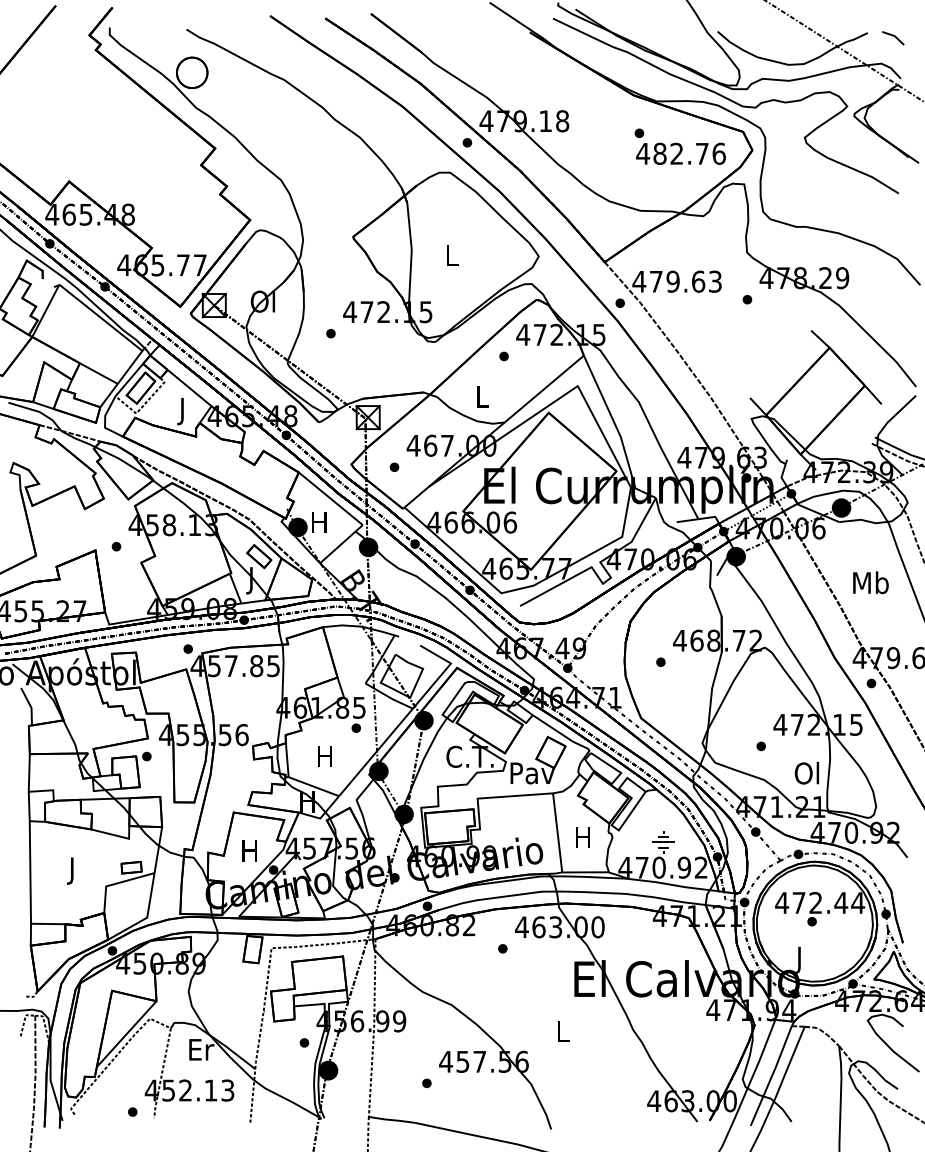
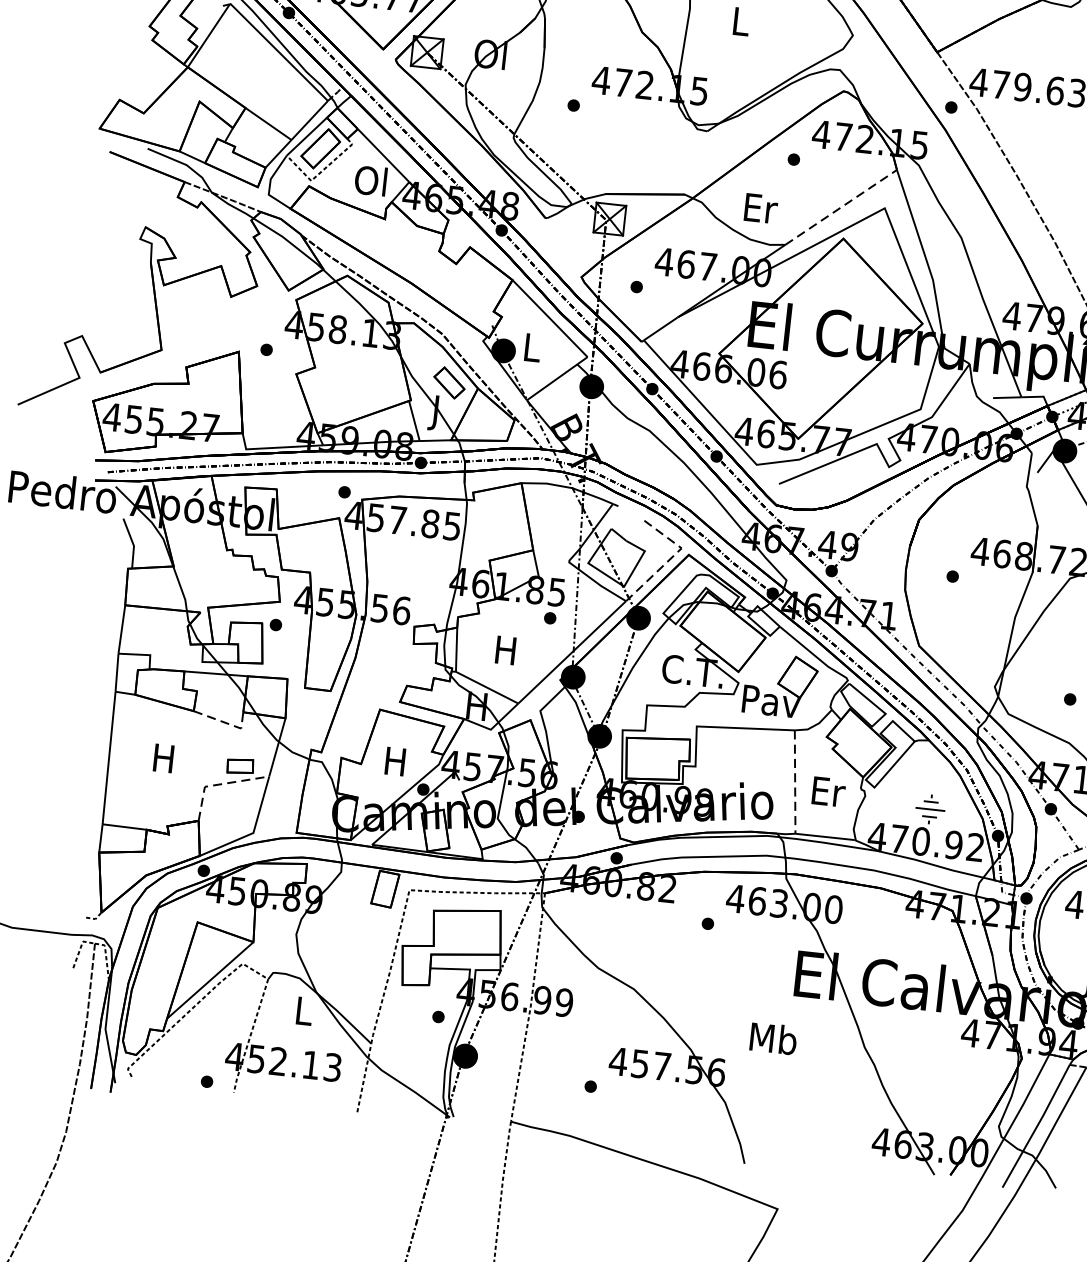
line: (544, 389) -> (841, 208), solid -> dashed
text: (482, 396) -> (760, 208), L -> Er
text: (181, 411) -> (369, 184), J -> Ol
text: (319, 522) -> (532, 347), H -> L
line: (443, 672) -> (670, 558), solid -> dashed
line: (557, 832) -> (795, 781), solid -> dashed
line: (117, 835) -> (226, 722), solid -> dashed
text: (583, 837) -> (827, 791), H -> Er
text: (72, 870) -> (163, 761), J -> H
line: (117, 883) -> (219, 784), solid -> dashed
text: (562, 1030) -> (773, 1037), L -> Mb
text: (201, 1049) -> (304, 1010), Er -> L

